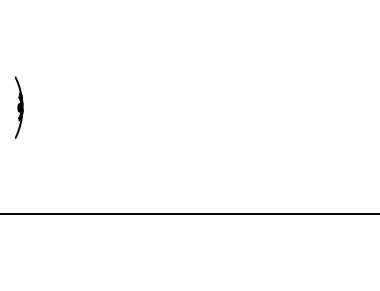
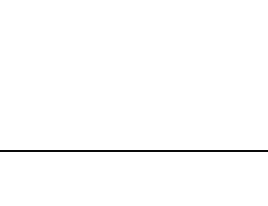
part: (18, 107) -> (12, 76), removed

